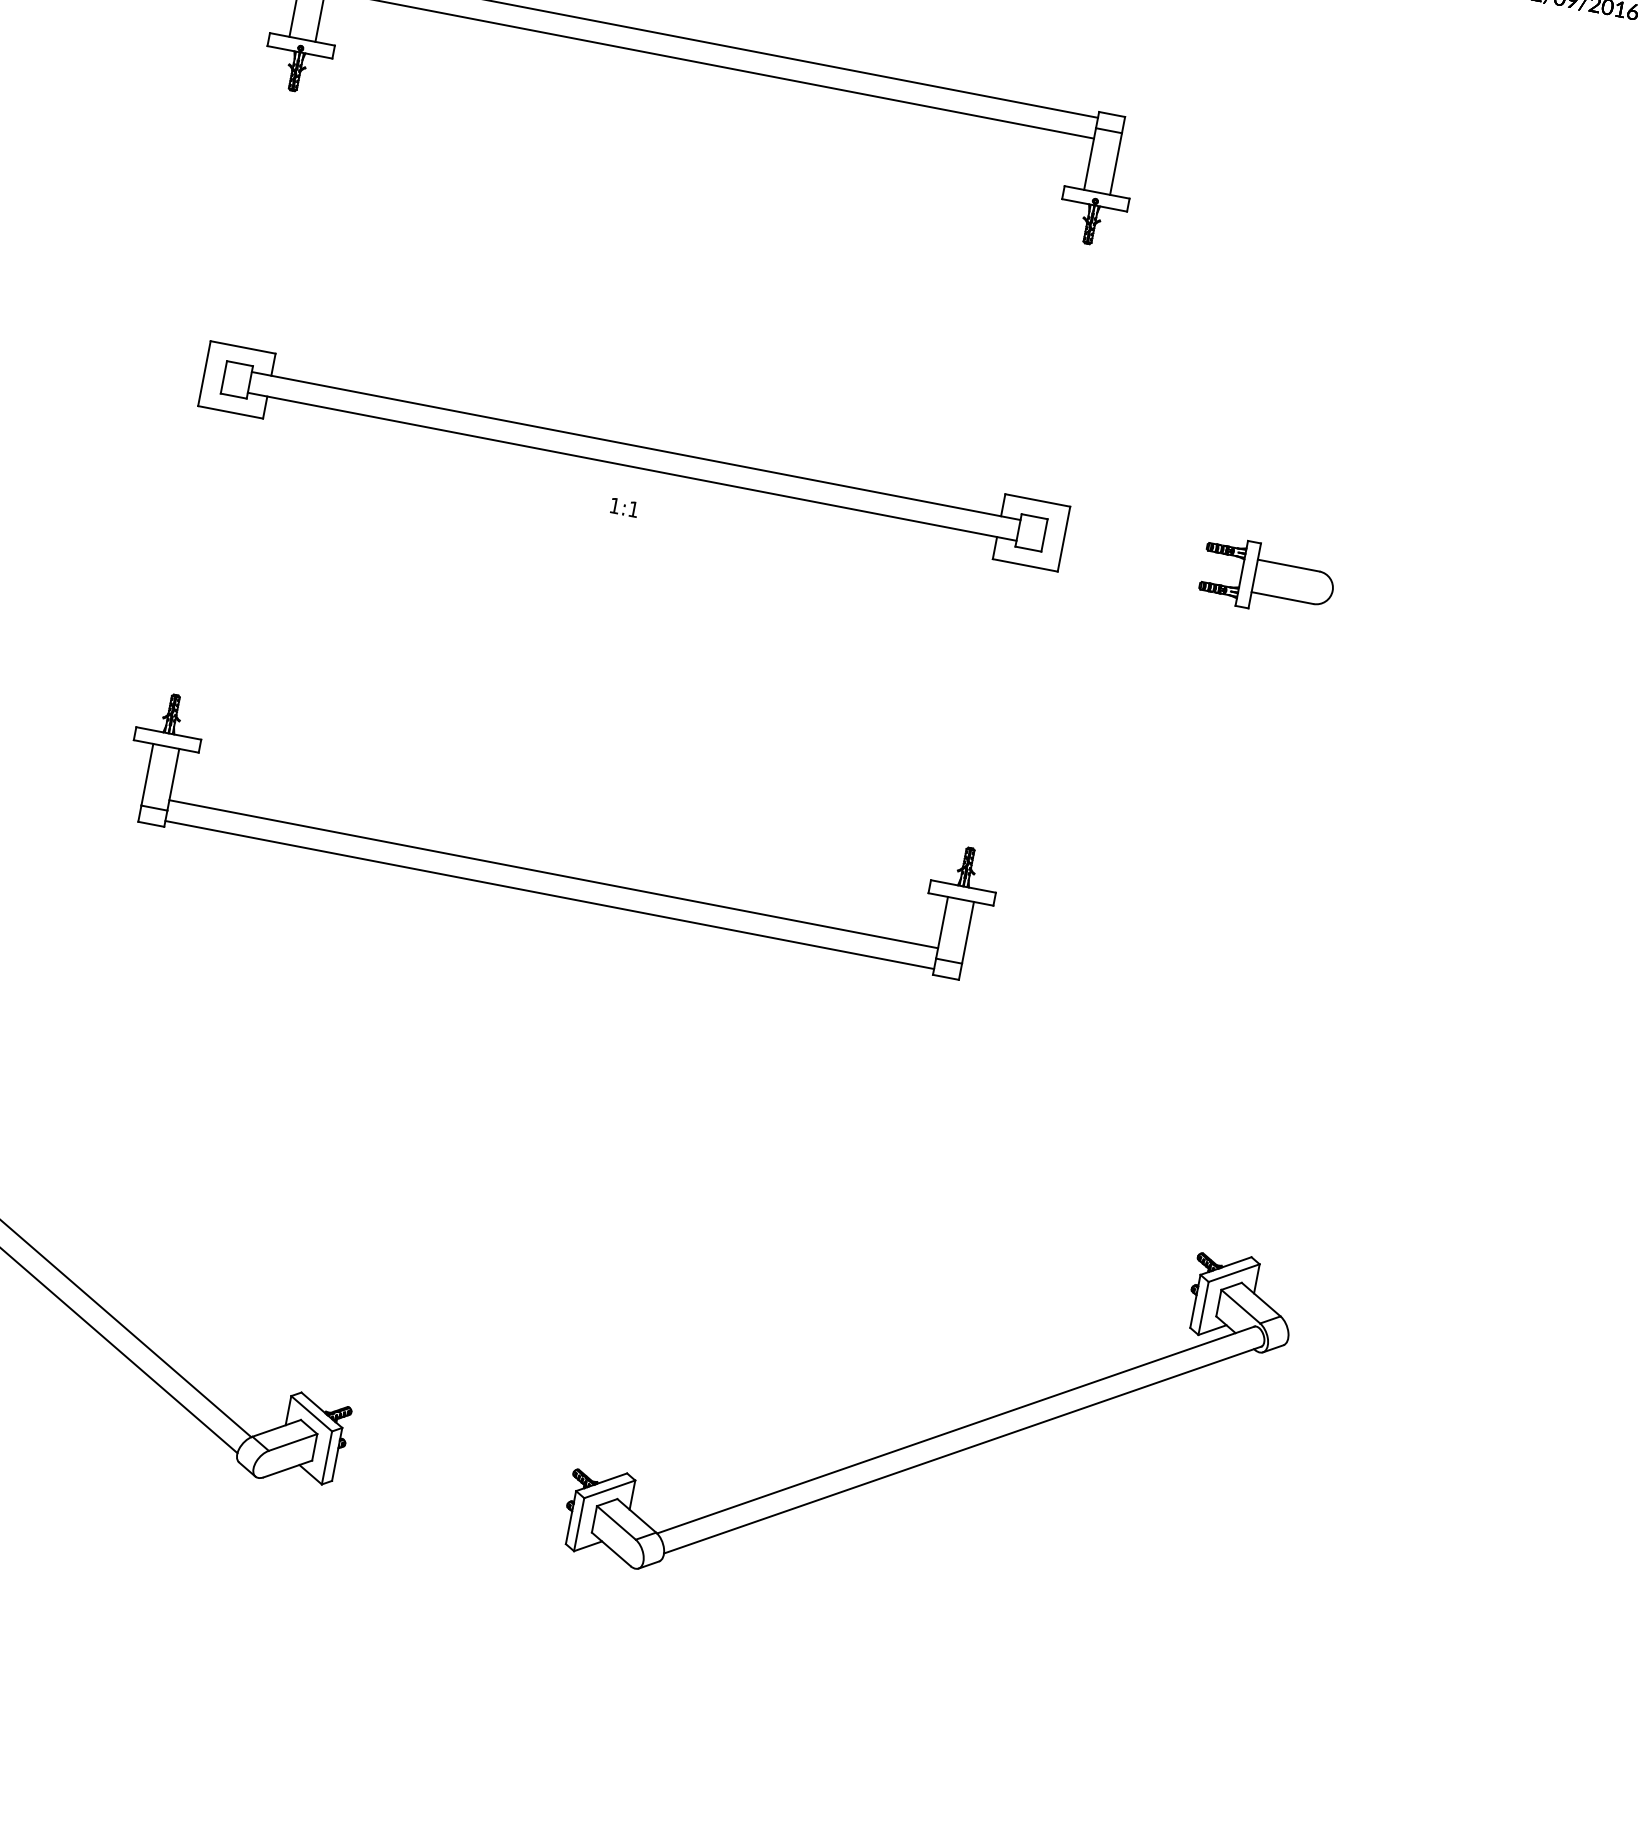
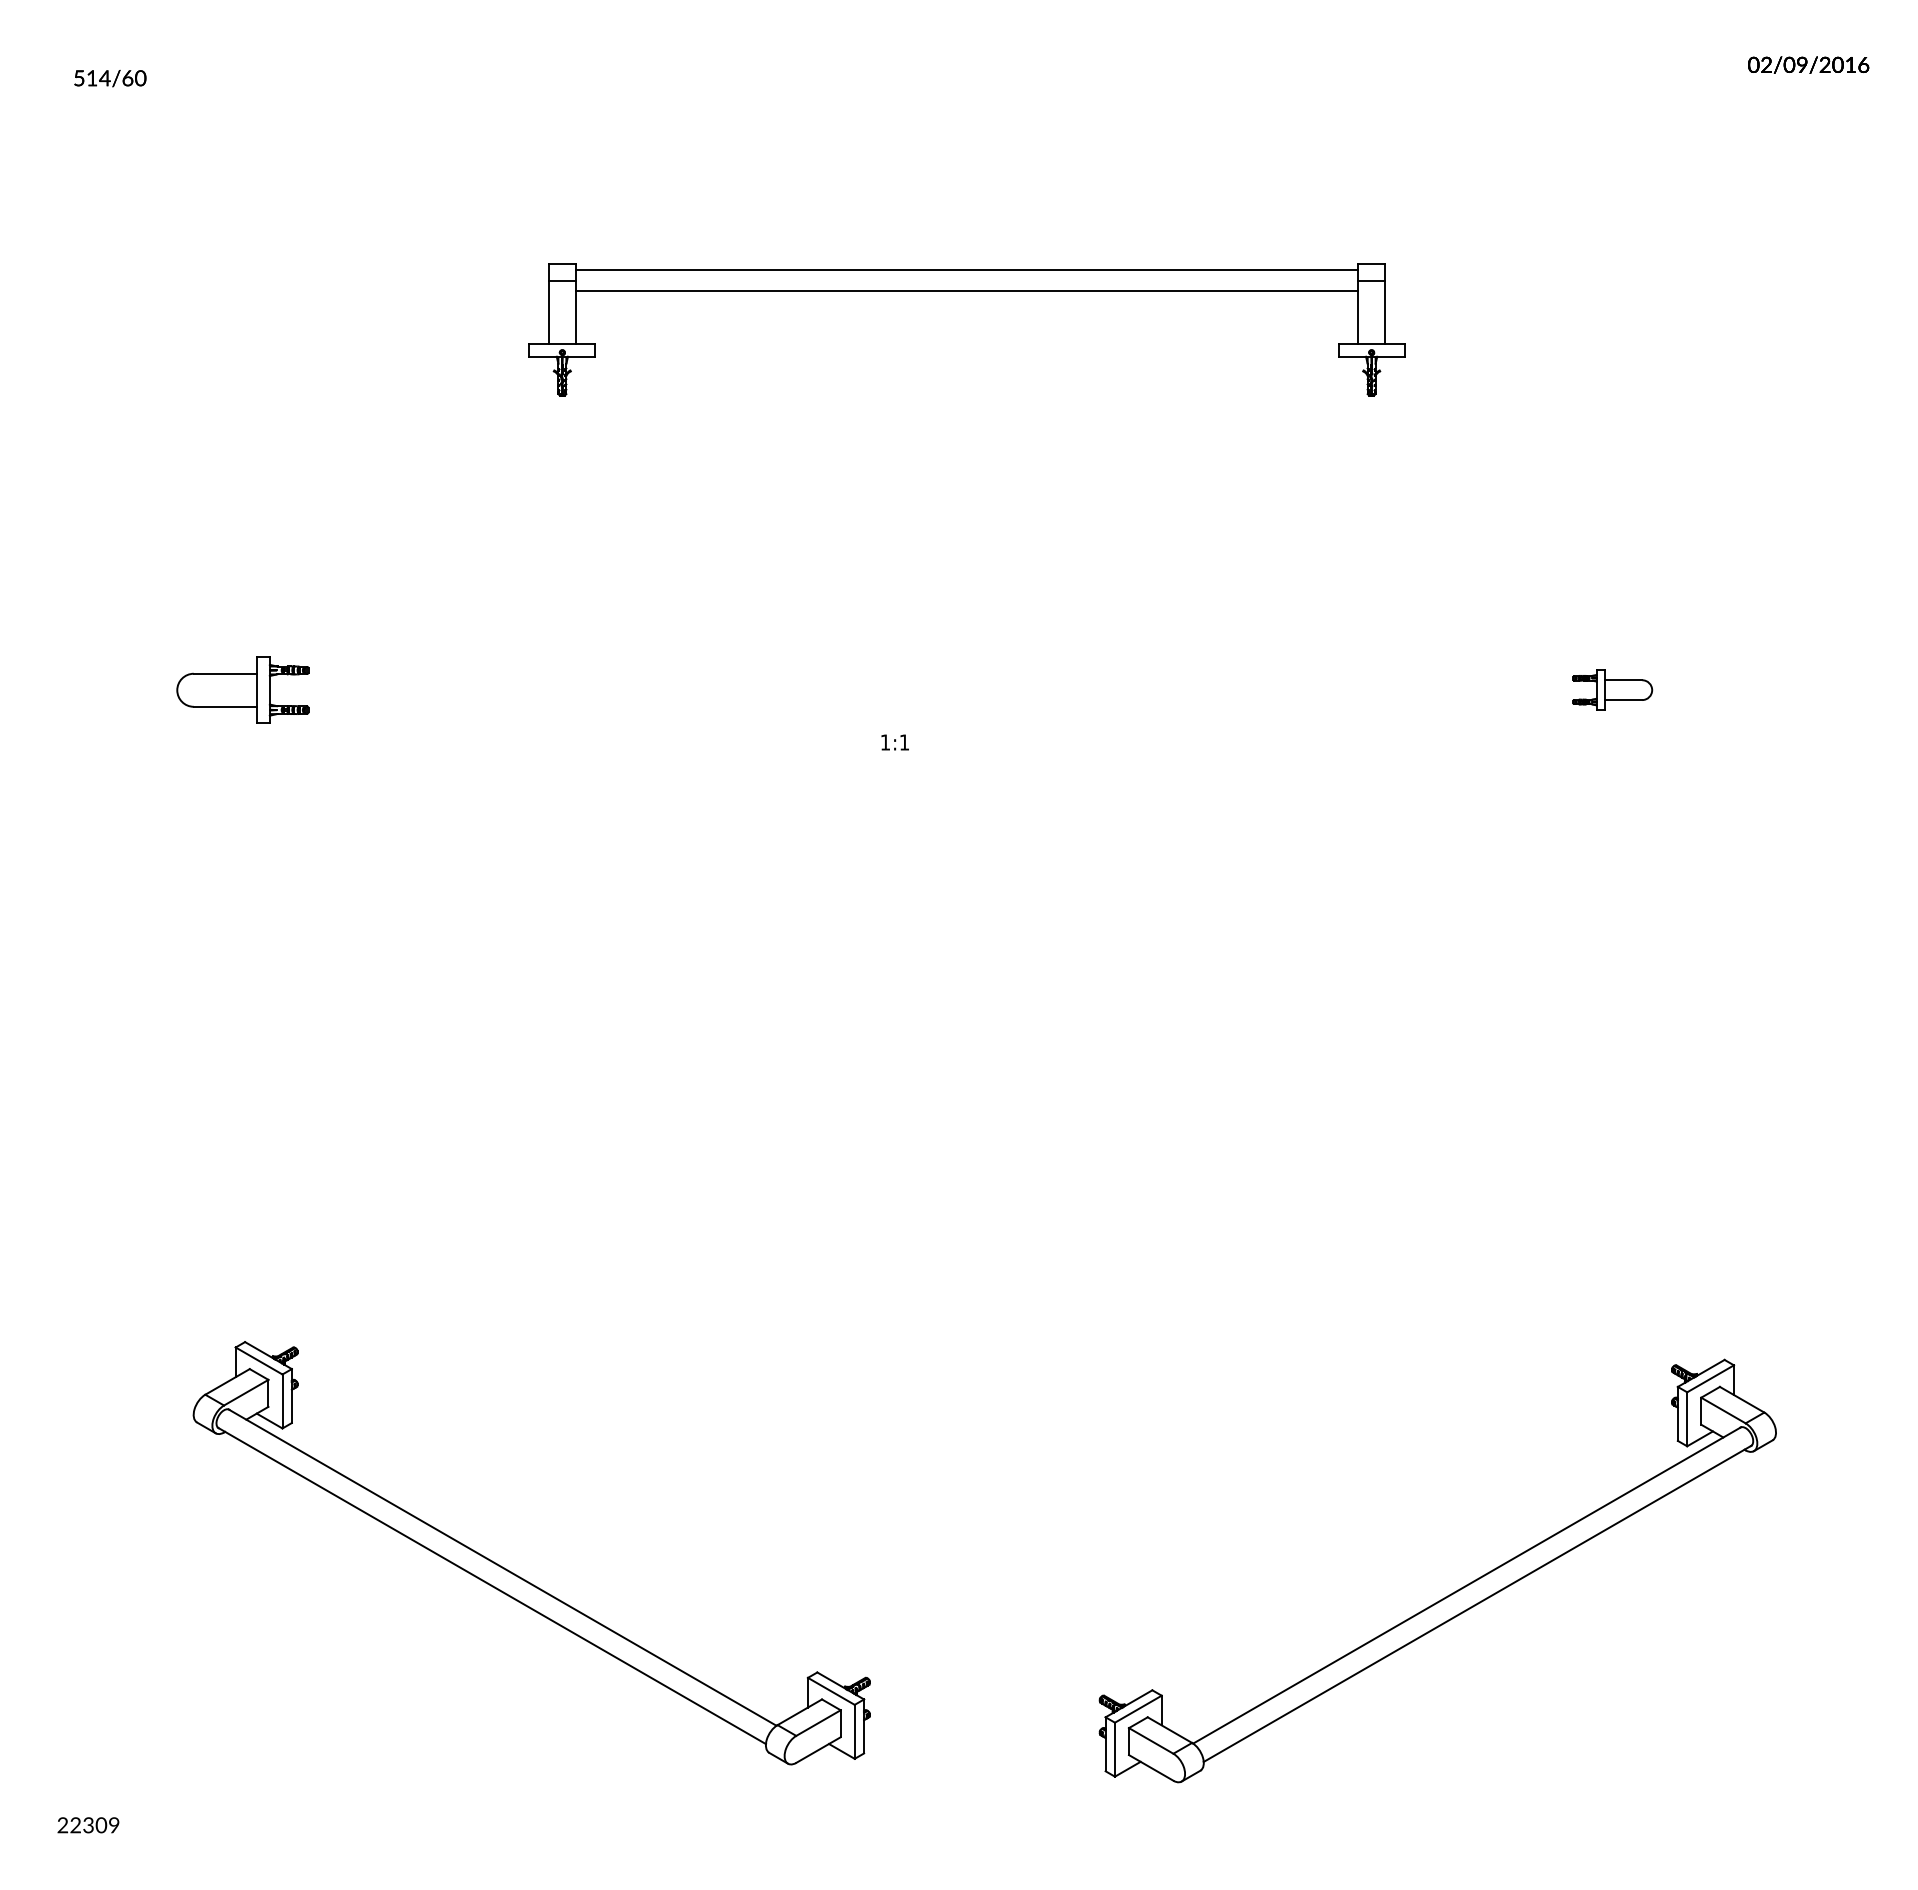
part: (633, 455) -> (966, 689), removed
text: (623, 507) -> (894, 742), moved
part: (1268, 577) -> (1612, 689), size x0.6
part: (553, 873) -> (966, 1115), removed

